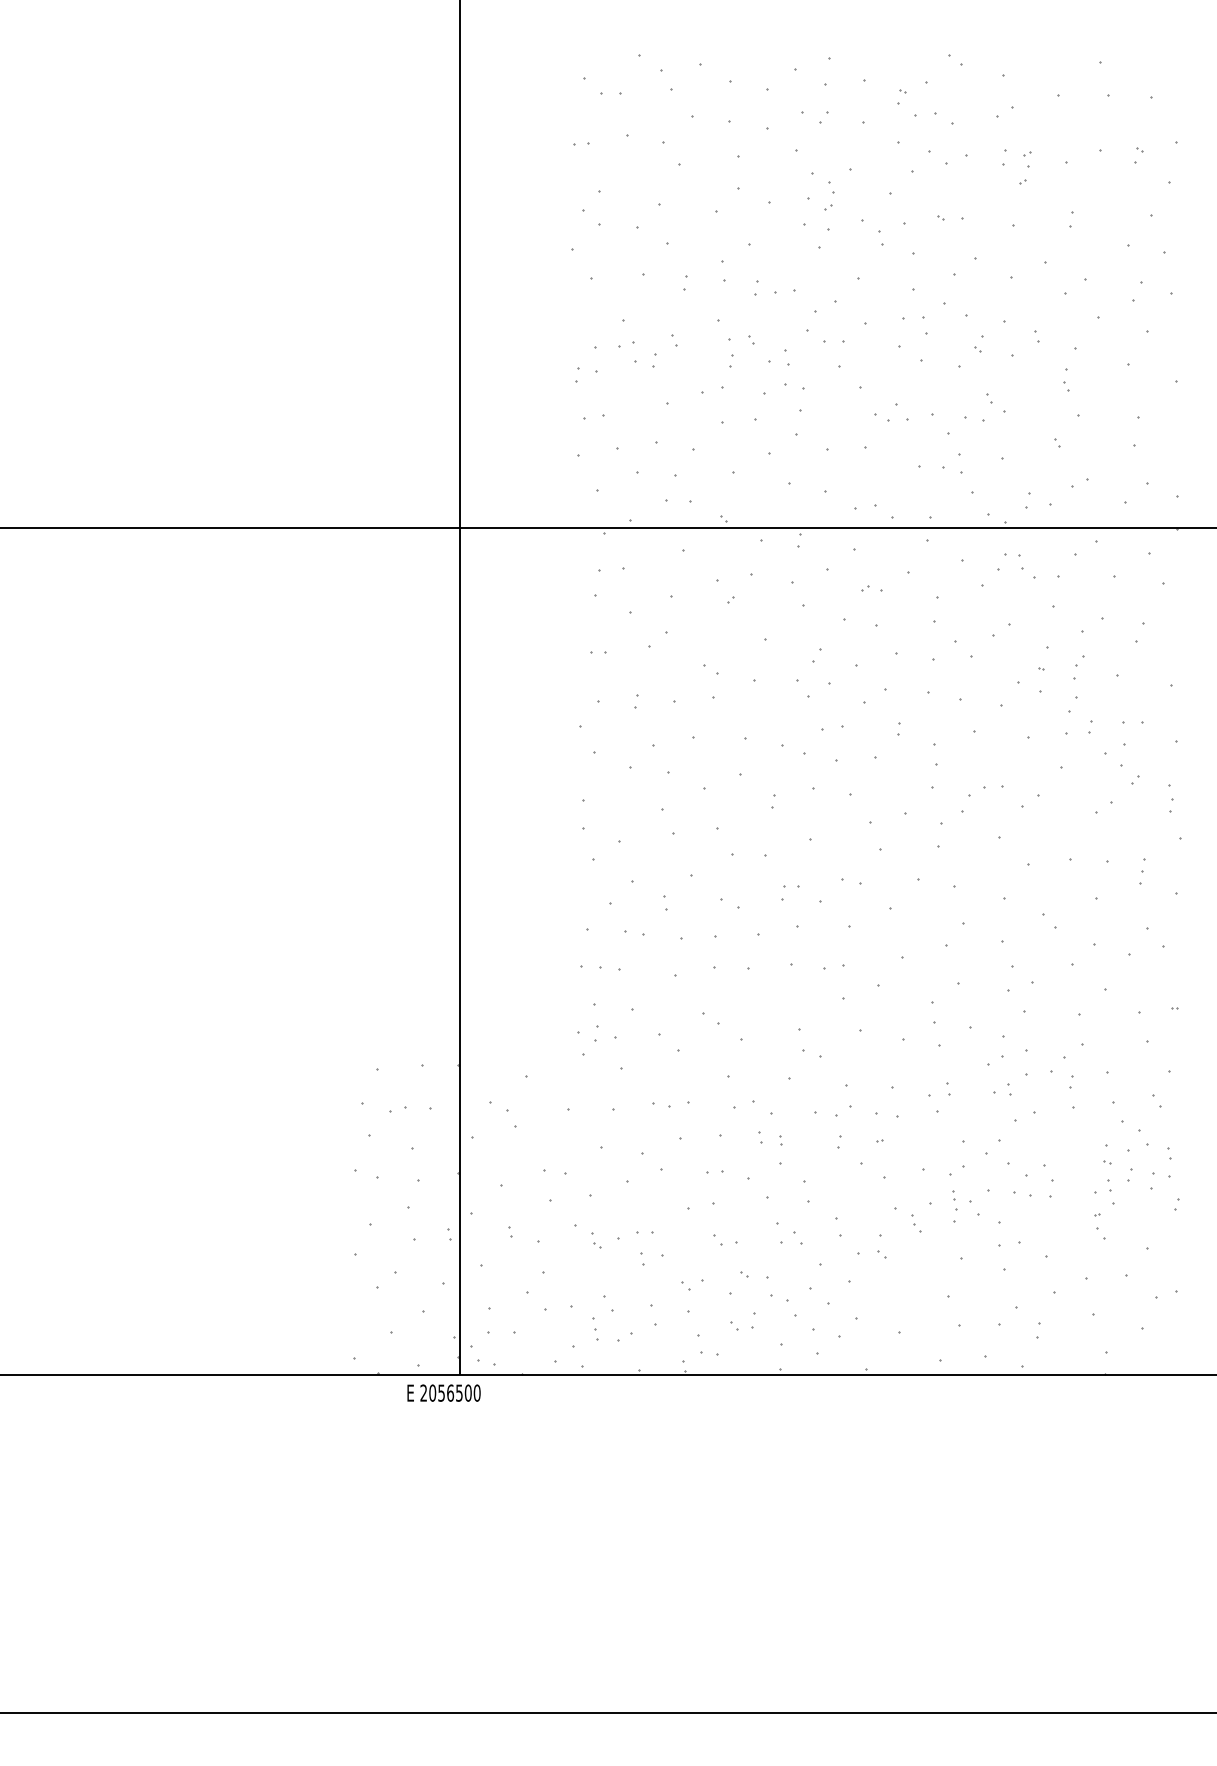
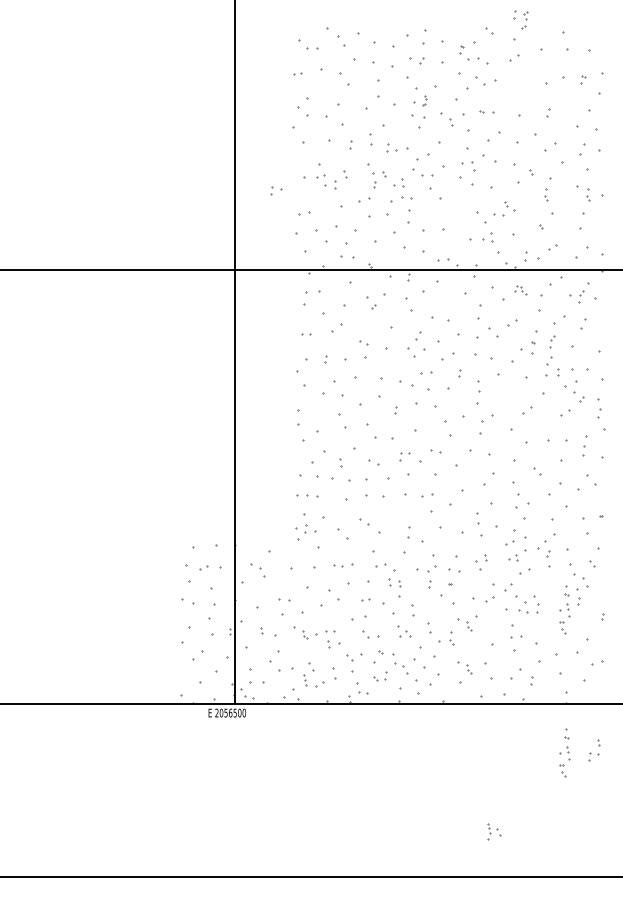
part: (1016, 166) -> (520, 19), moved
part: (829, 196) -> (424, 100), size x0.7
part: (979, 344) -> (501, 176), removed
part: (587, 373) -> (276, 190), moved
part: (1149, 379) -> (588, 194), added
part: (891, 413) -> (456, 211), removed
part: (1016, 567) -> (520, 290), size x0.6
part: (1136, 579) -> (581, 296), added
part: (872, 588) -> (446, 301), removed
part: (1132, 723) -> (579, 370), size x1.6
part: (985, 790) -> (504, 404), removed
part: (1171, 798) -> (599, 408), size x1.4
part: (1141, 872) -> (584, 446), size x1.6
part: (633, 932) -> (324, 477), size x1.6
part: (811, 1053) -> (415, 539), size x1.6
part: (1161, 1169) -> (594, 750), moved
part: (966, 1206) -> (494, 831), moved
part: (725, 1239) -> (371, 634), size x1.4
part: (692, 1284) -> (354, 657), size x1.4
part: (907, 1304) -> (464, 667), added
part: (1102, 1470) -> (564, 752), added

